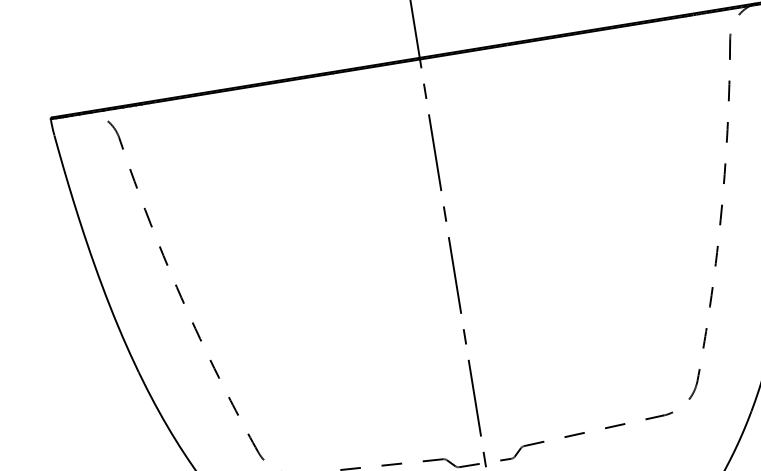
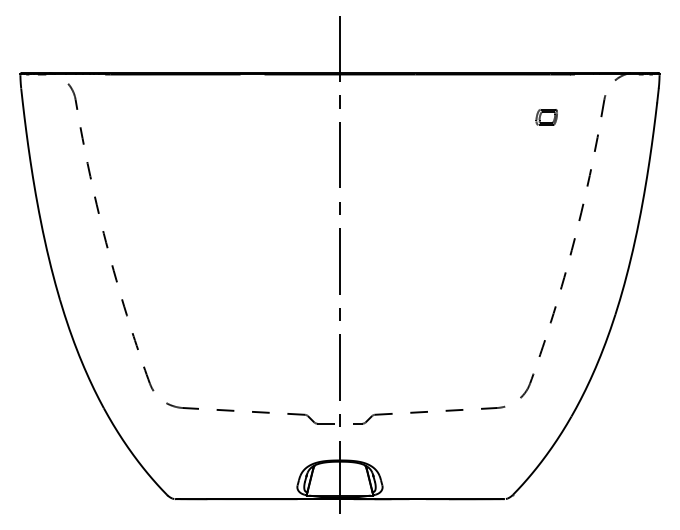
part: (666, 70) -> (546, 117), added

